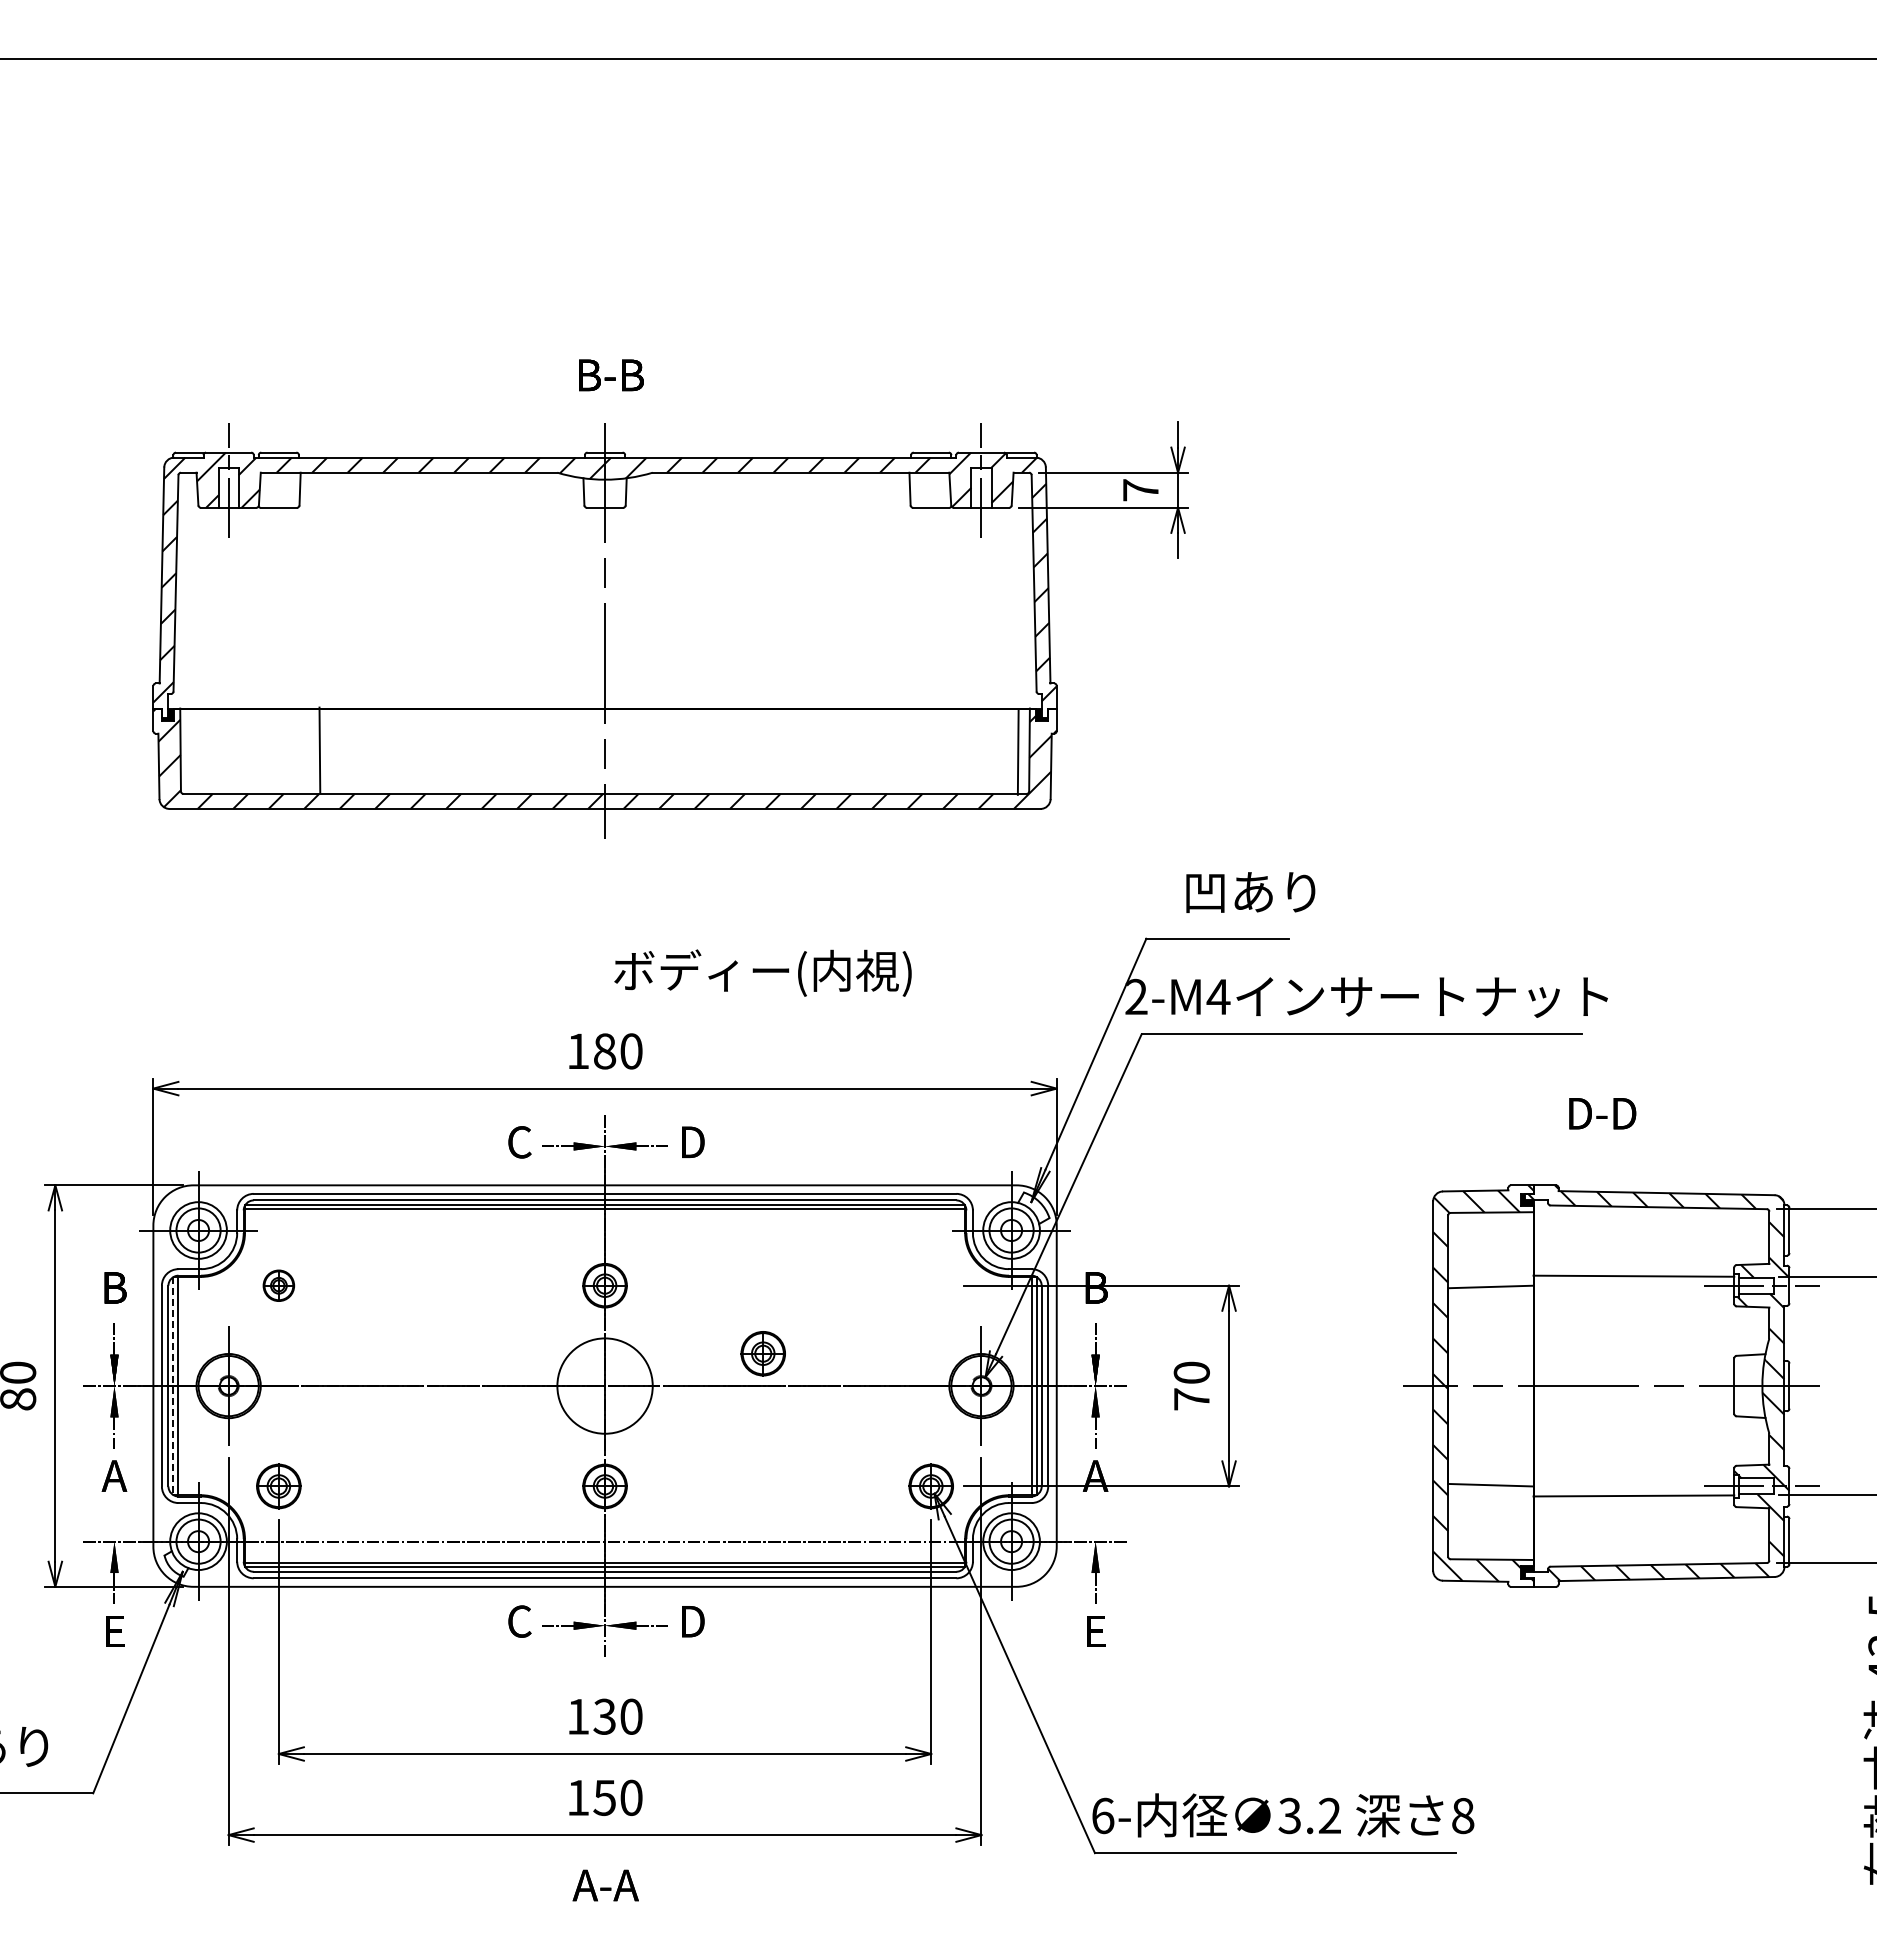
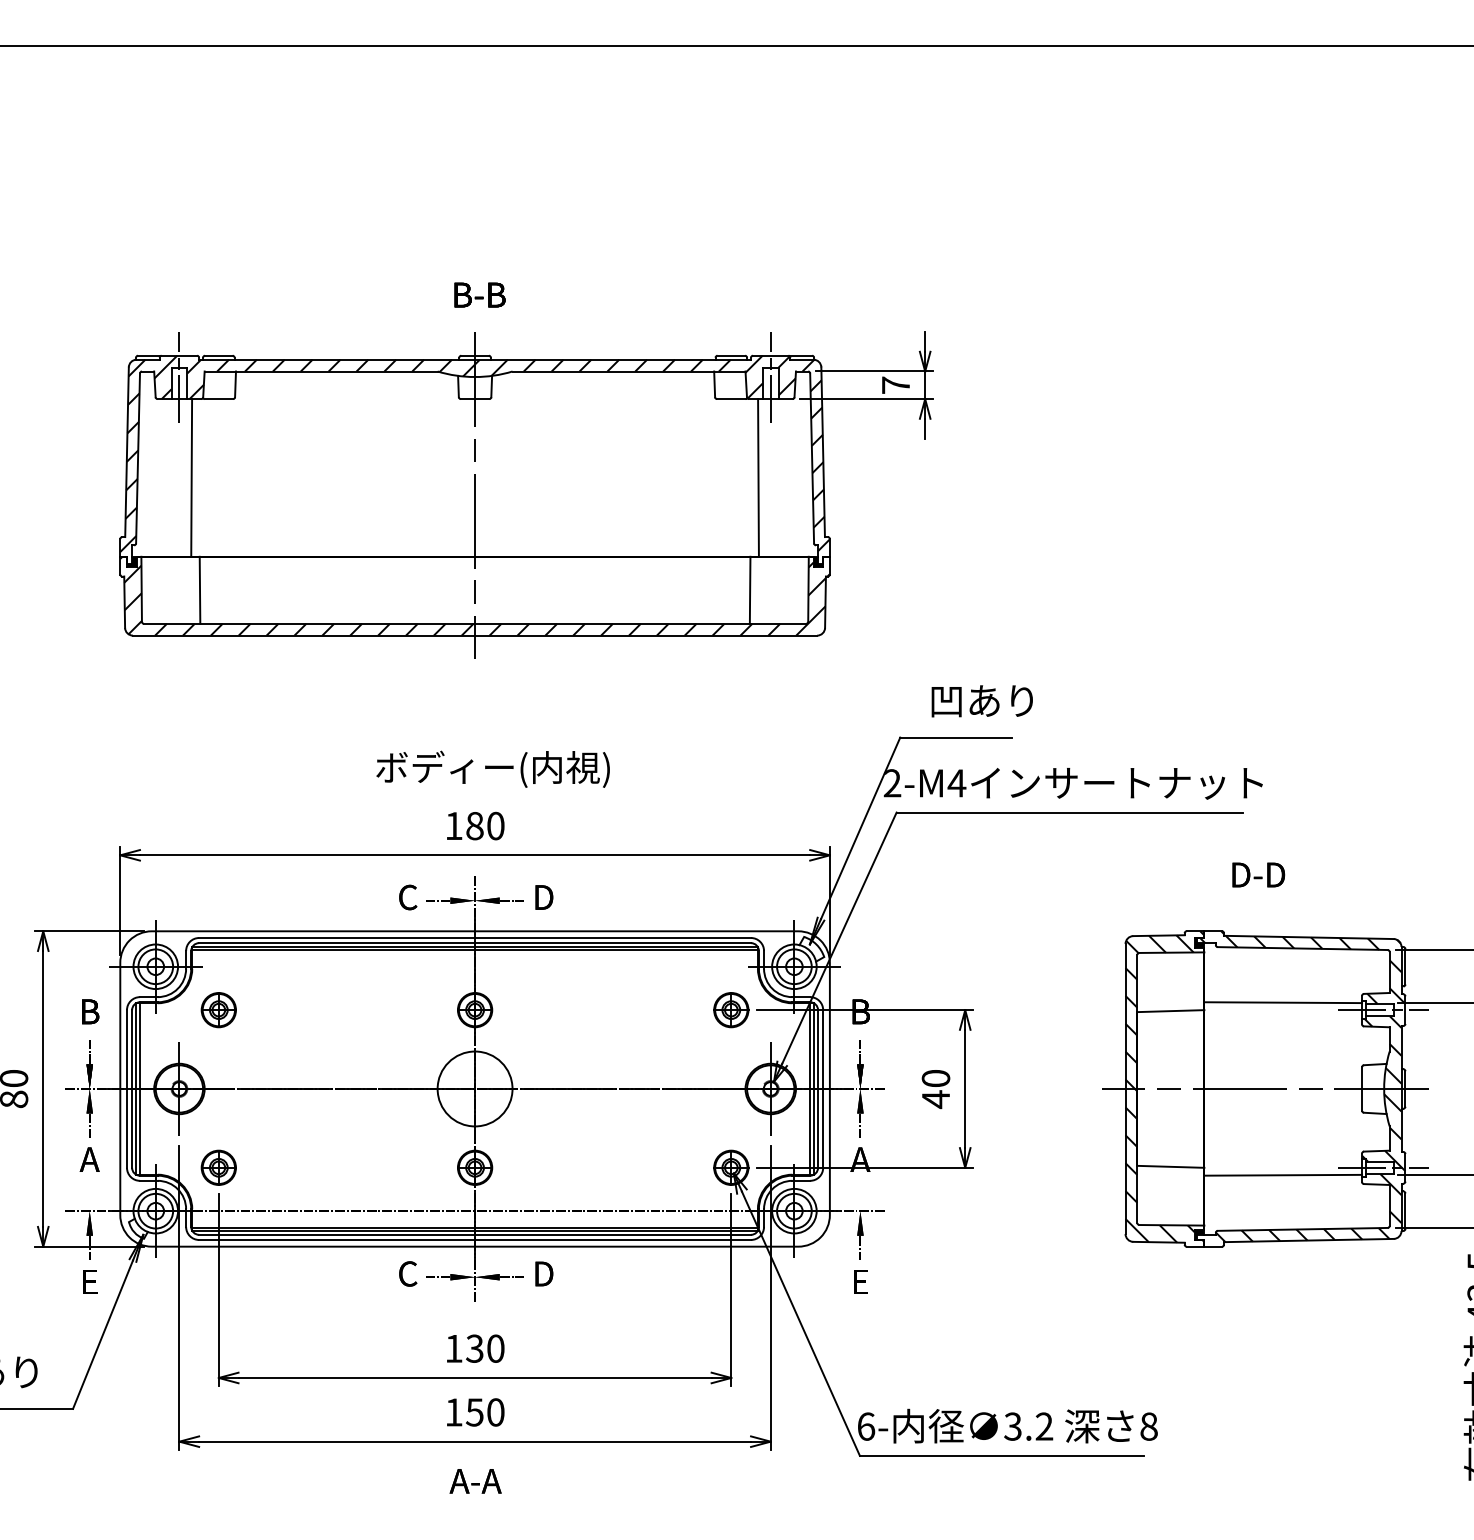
line: (243, 607) -> (191, 477), added
line: (965, 607) -> (758, 477), added
line: (319, 749) -> (199, 589), moved
line: (1017, 751) -> (749, 589), moved
text: (762, 972) -> (492, 768), moved
part: (278, 1285) -> (218, 1009), size x1.43
part: (762, 1353) -> (730, 1009), moved
line: (173, 1386) -> (136, 1089), dashed -> solid
text: (1191, 1399) -> (935, 1099), 70 -> 40

